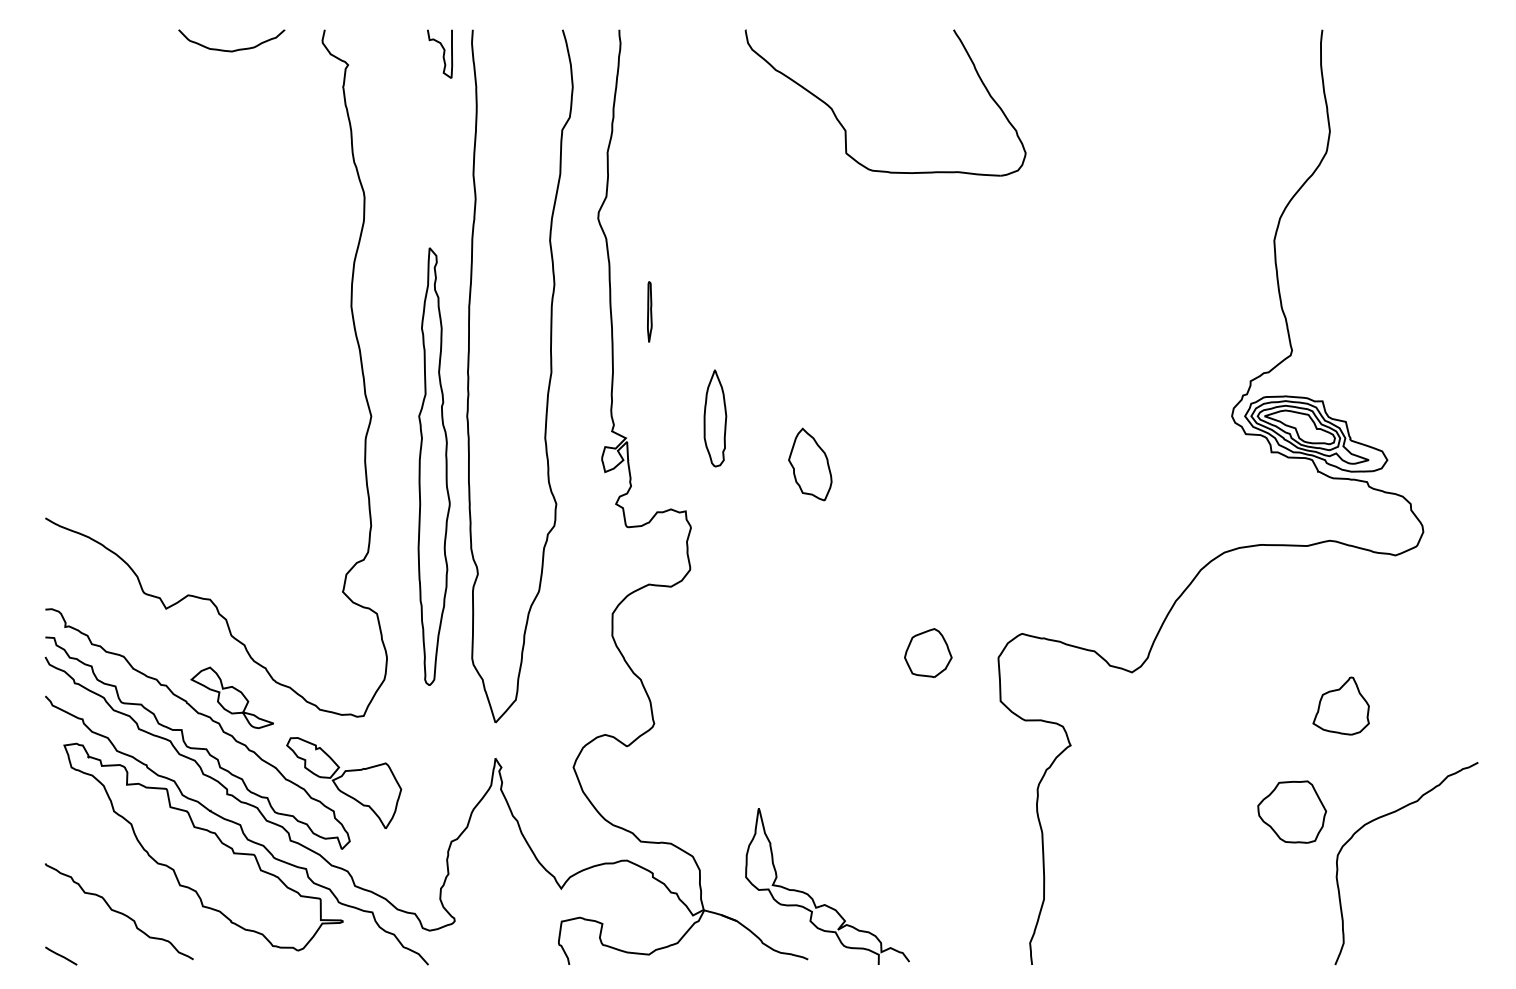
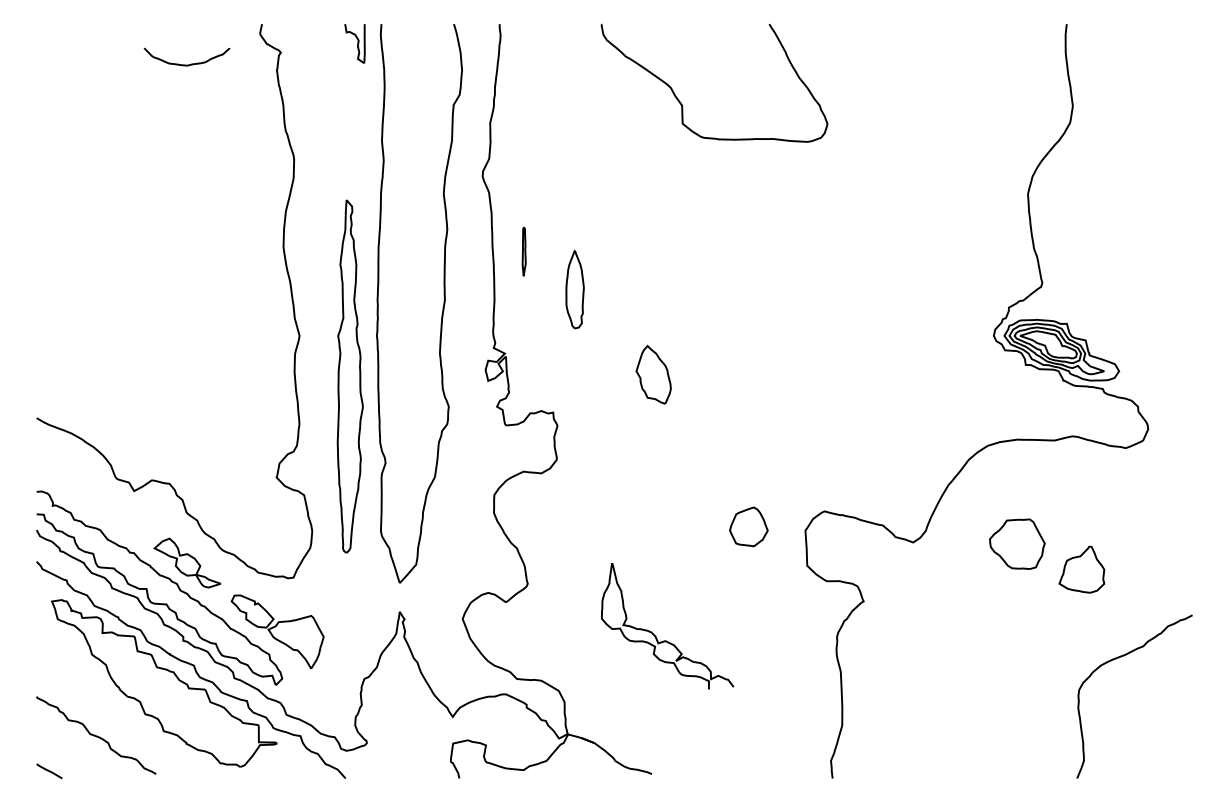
curve: (231, 50) -> (186, 64), moved
part: (714, 418) -> (574, 289), moved
part: (1292, 811) -> (1017, 543), moved
curve: (826, 904) -> (666, 640), moved

